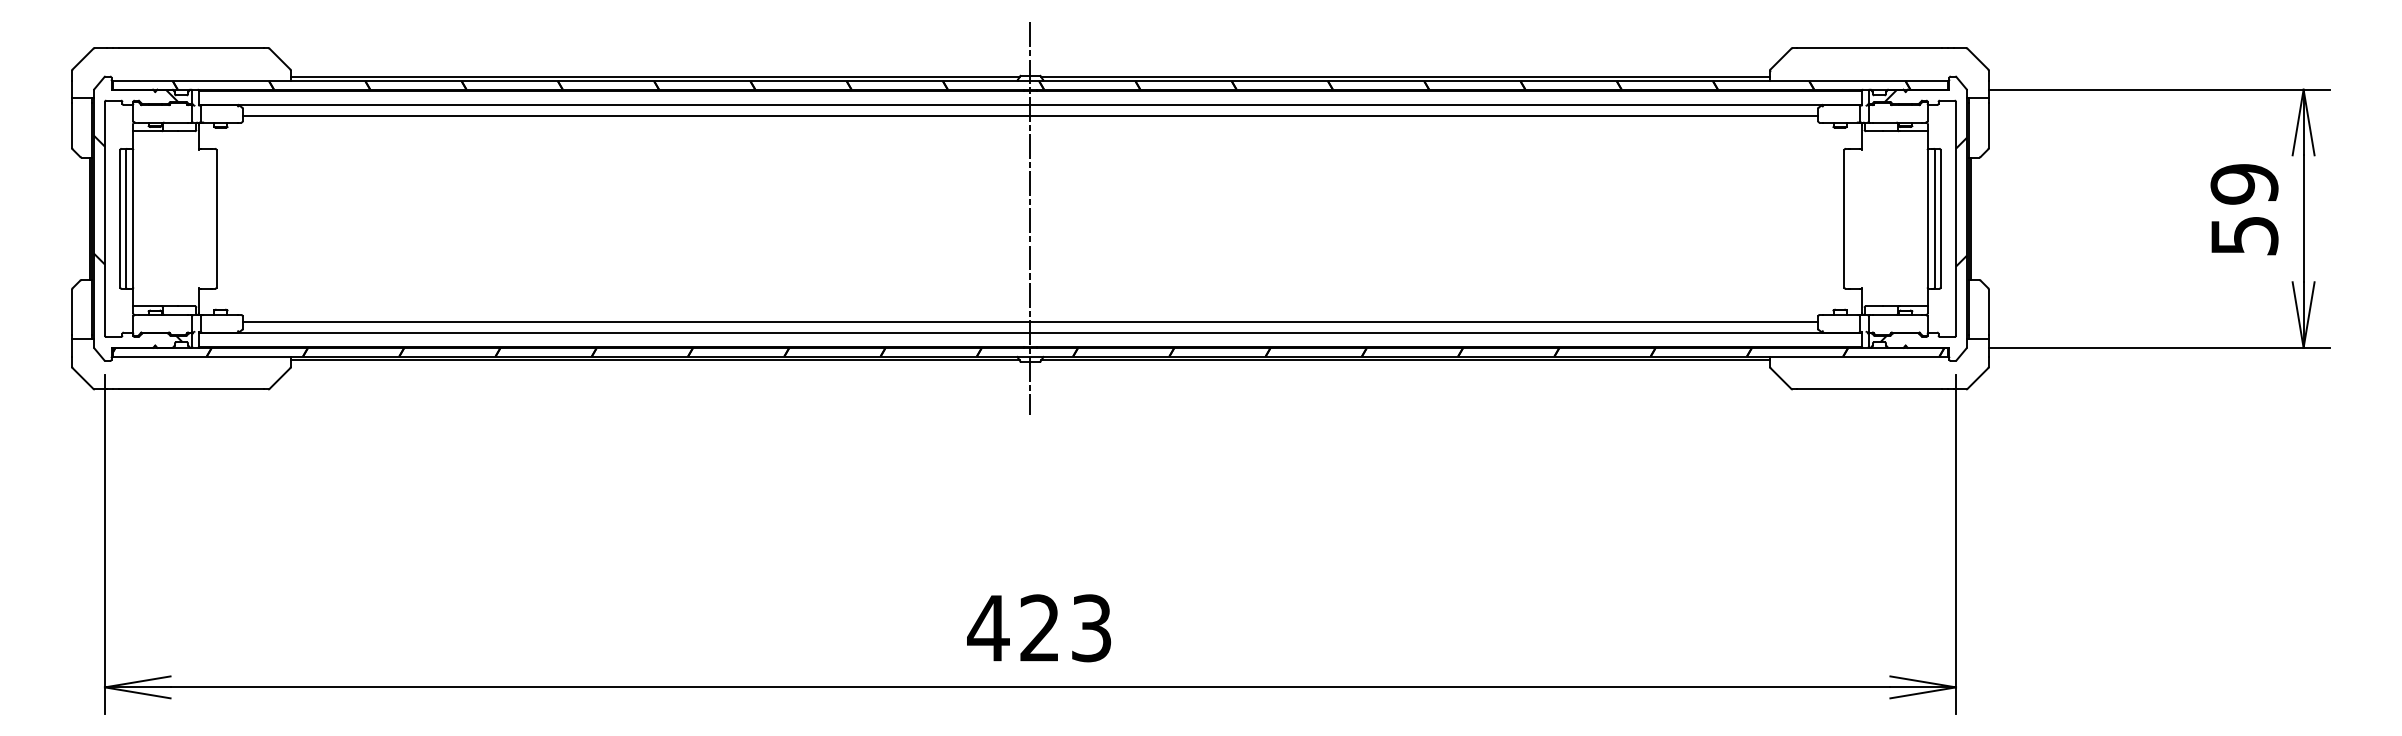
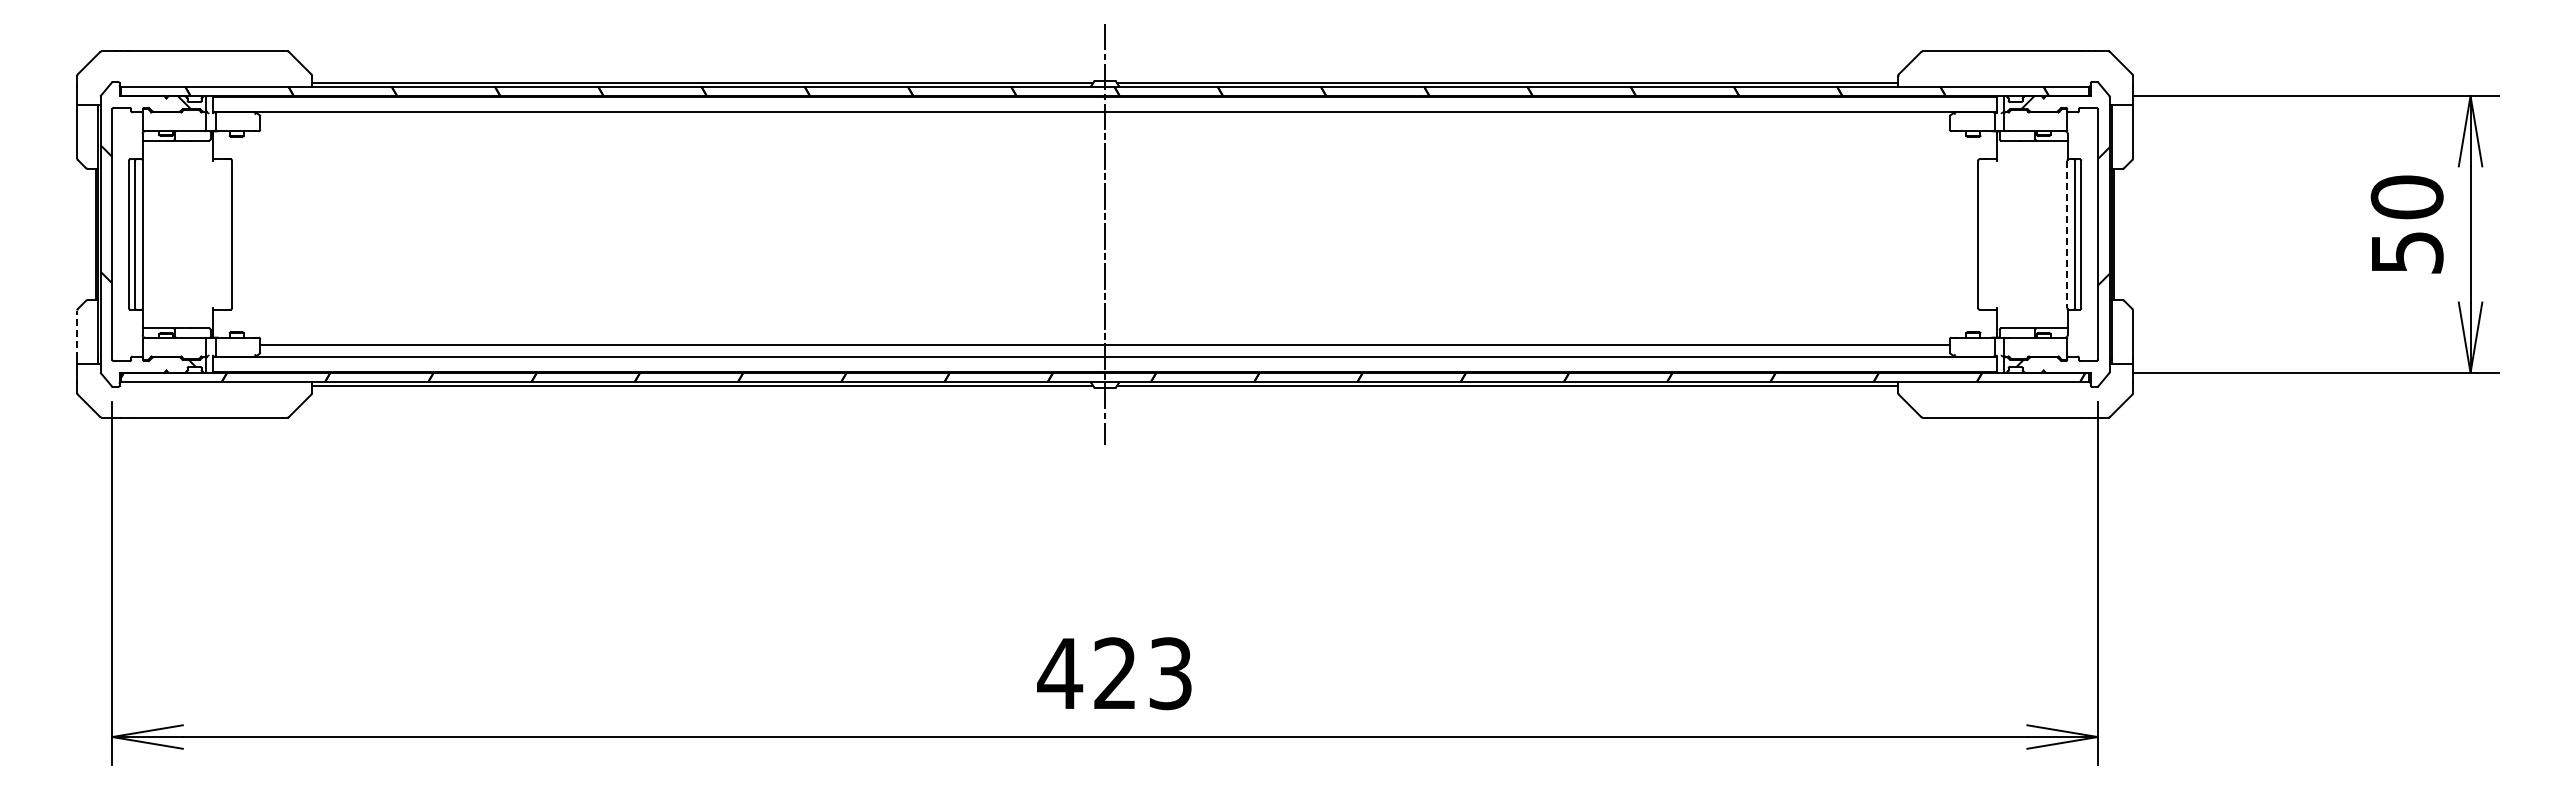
line: (1029, 116) -> (1104, 124), removed
text: (2243, 184) -> (2406, 197), 59 -> 50
line: (1927, 218) -> (2067, 234), solid -> dashed
line: (72, 312) -> (77, 334), solid -> dashed

